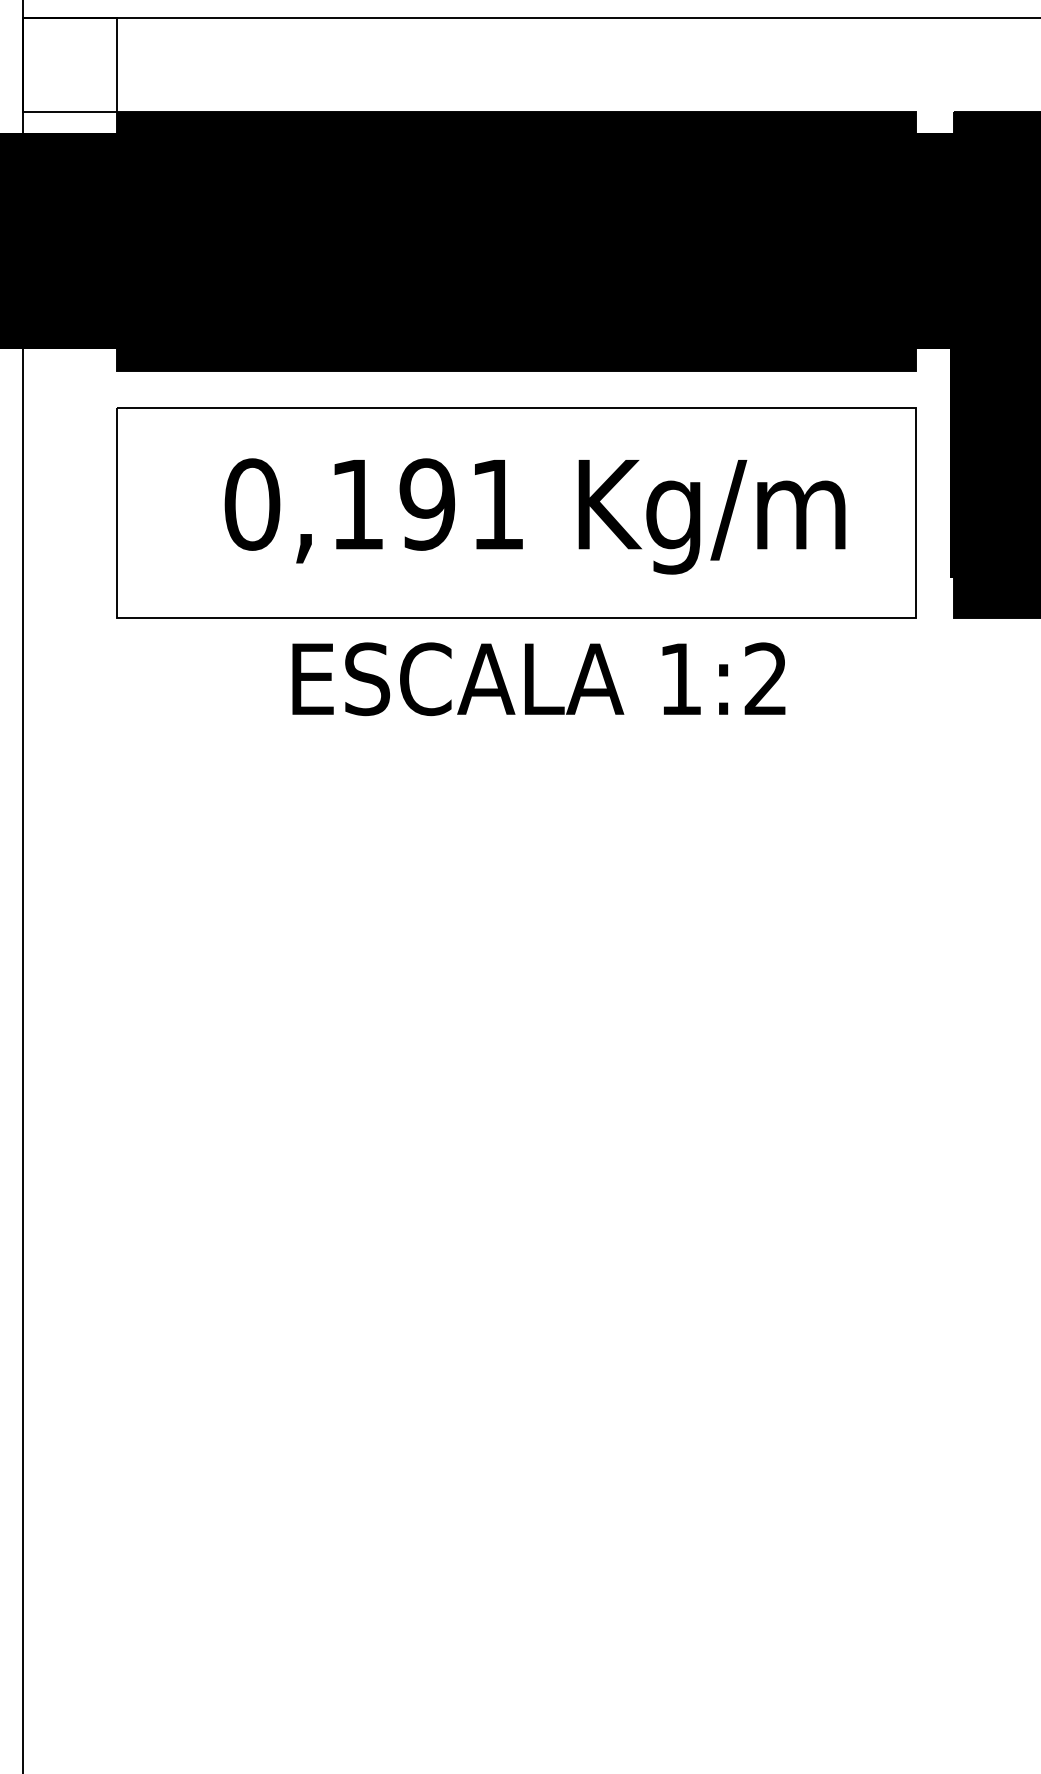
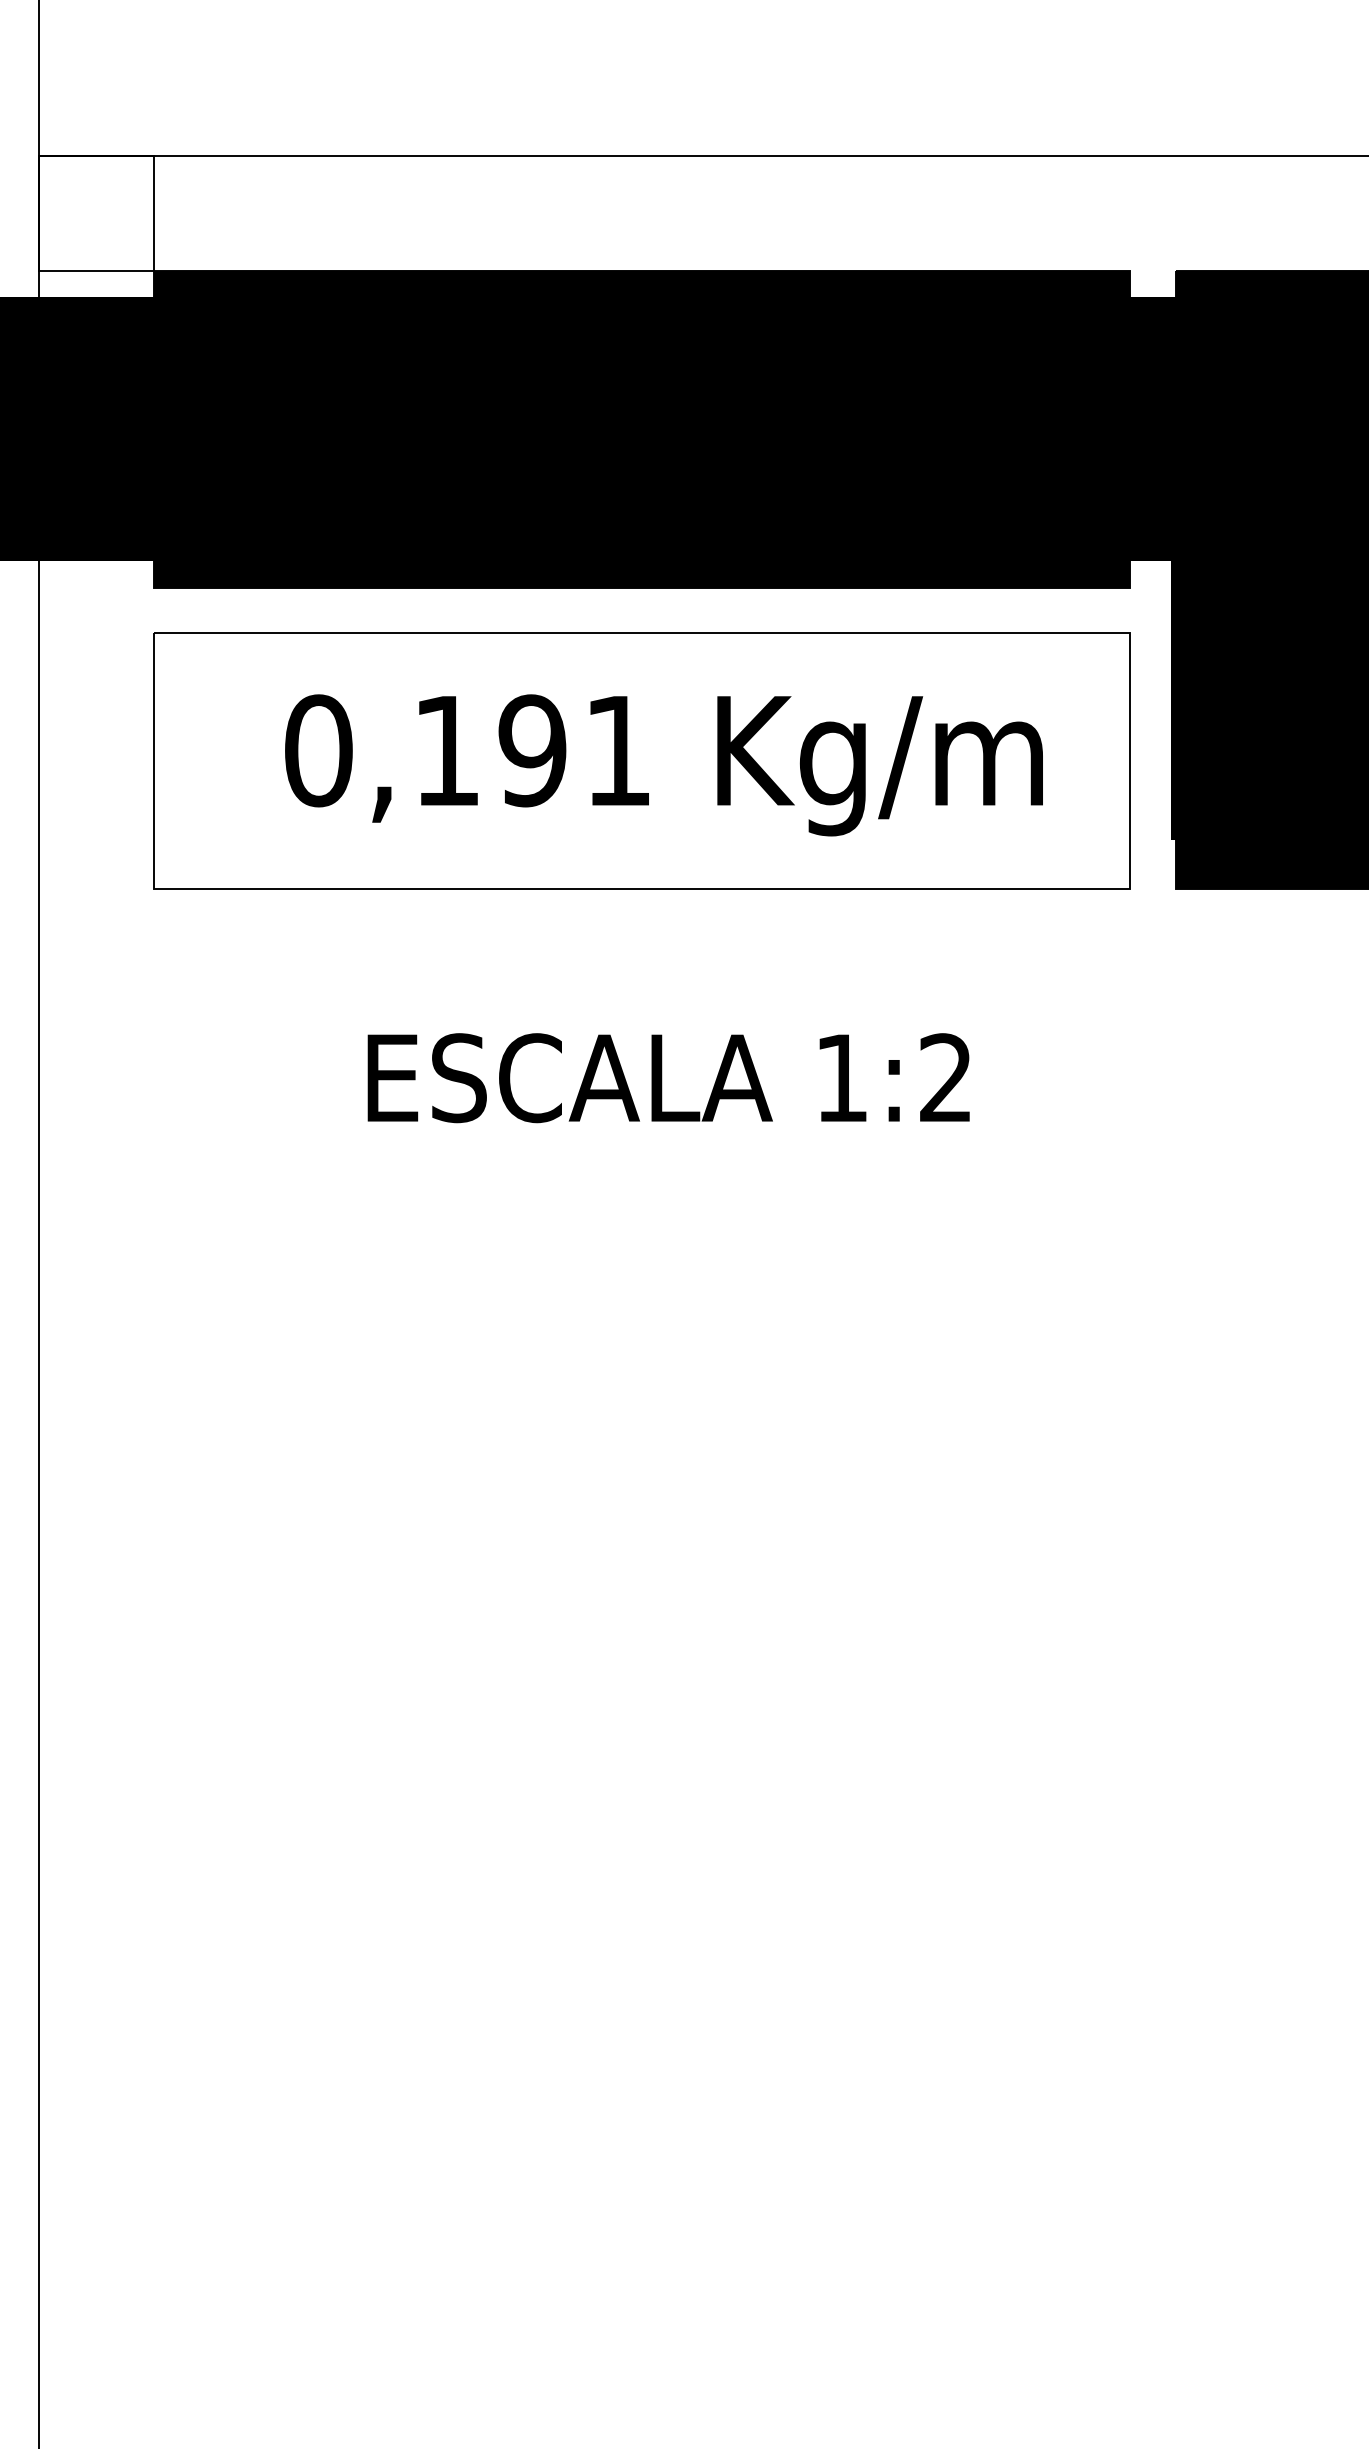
text: (538, 679) -> (668, 1078), moved

